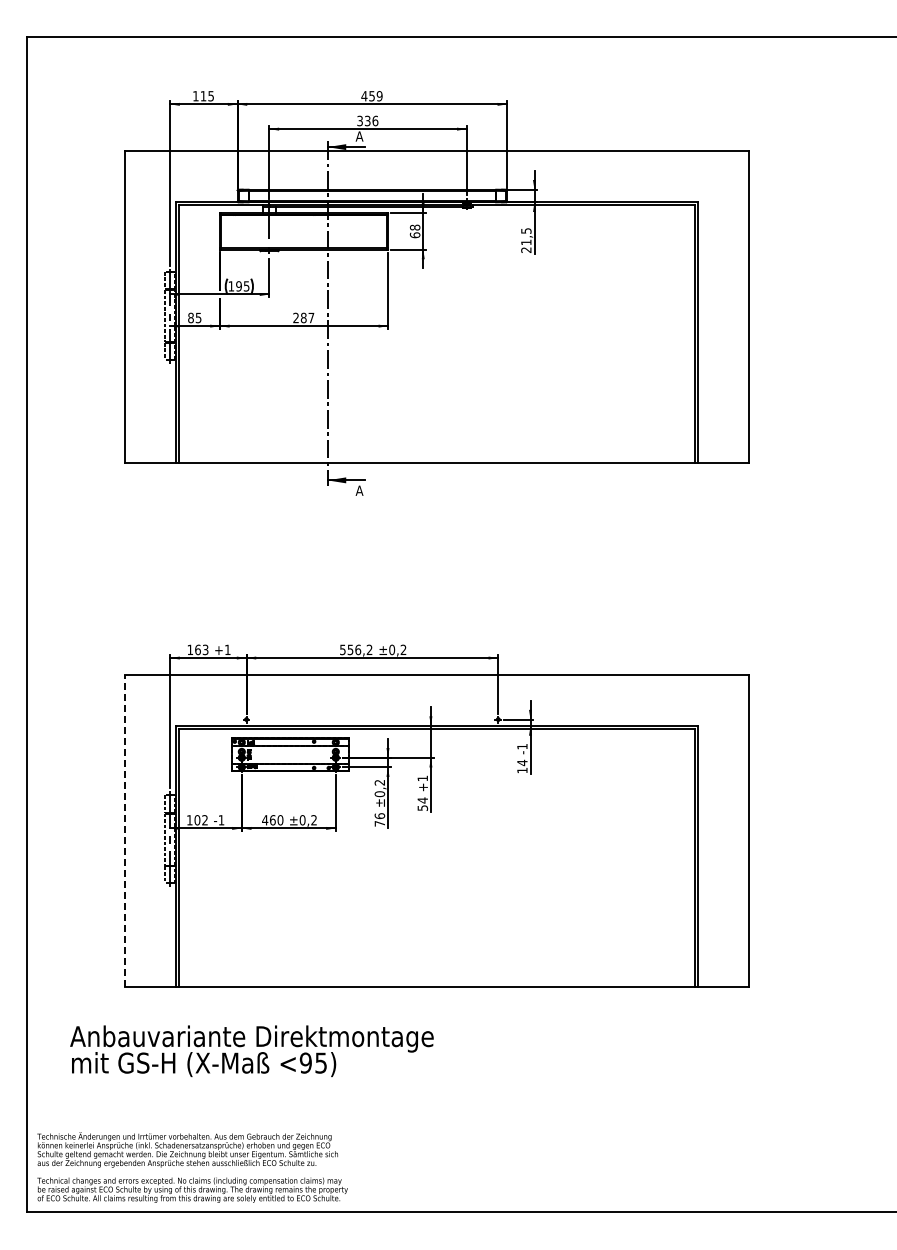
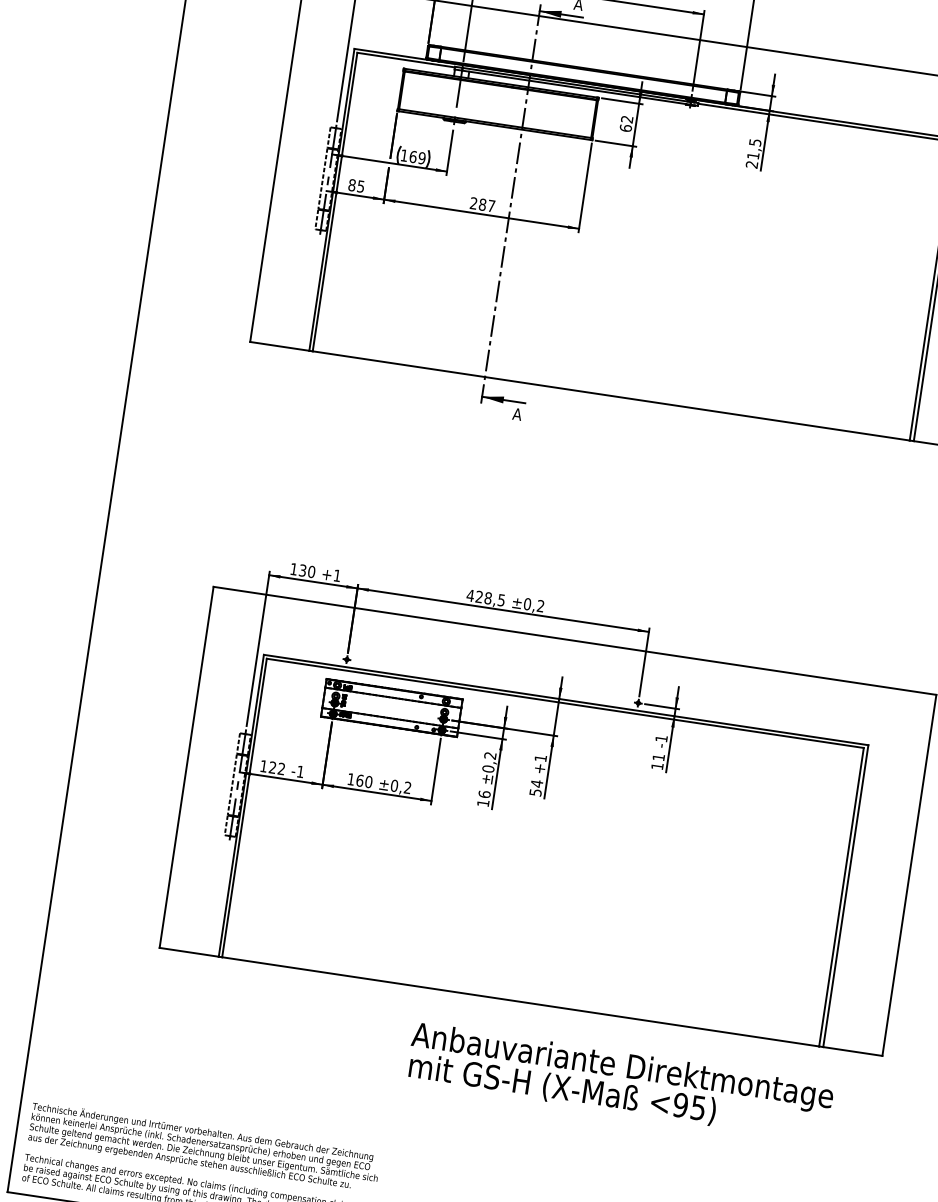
text: (415, 227) -> (627, 119), 68 -> 62
text: (242, 286) -> (417, 157), 195 -> 169
text: (201, 649) -> (306, 570), 163 -> 130
text: (355, 649) -> (485, 597), 556,2 -> 428,5
text: (522, 762) -> (658, 757), 14 -> 11
text: (197, 820) -> (272, 767), 102 -> 122
text: (265, 820) -> (351, 779), 460 -> 160
text: (379, 823) -> (482, 802), 76 -> 16
line: (124, 830) -> (186, 766), dashed -> solid
text: (251, 1051) -> (619, 1082), moved

